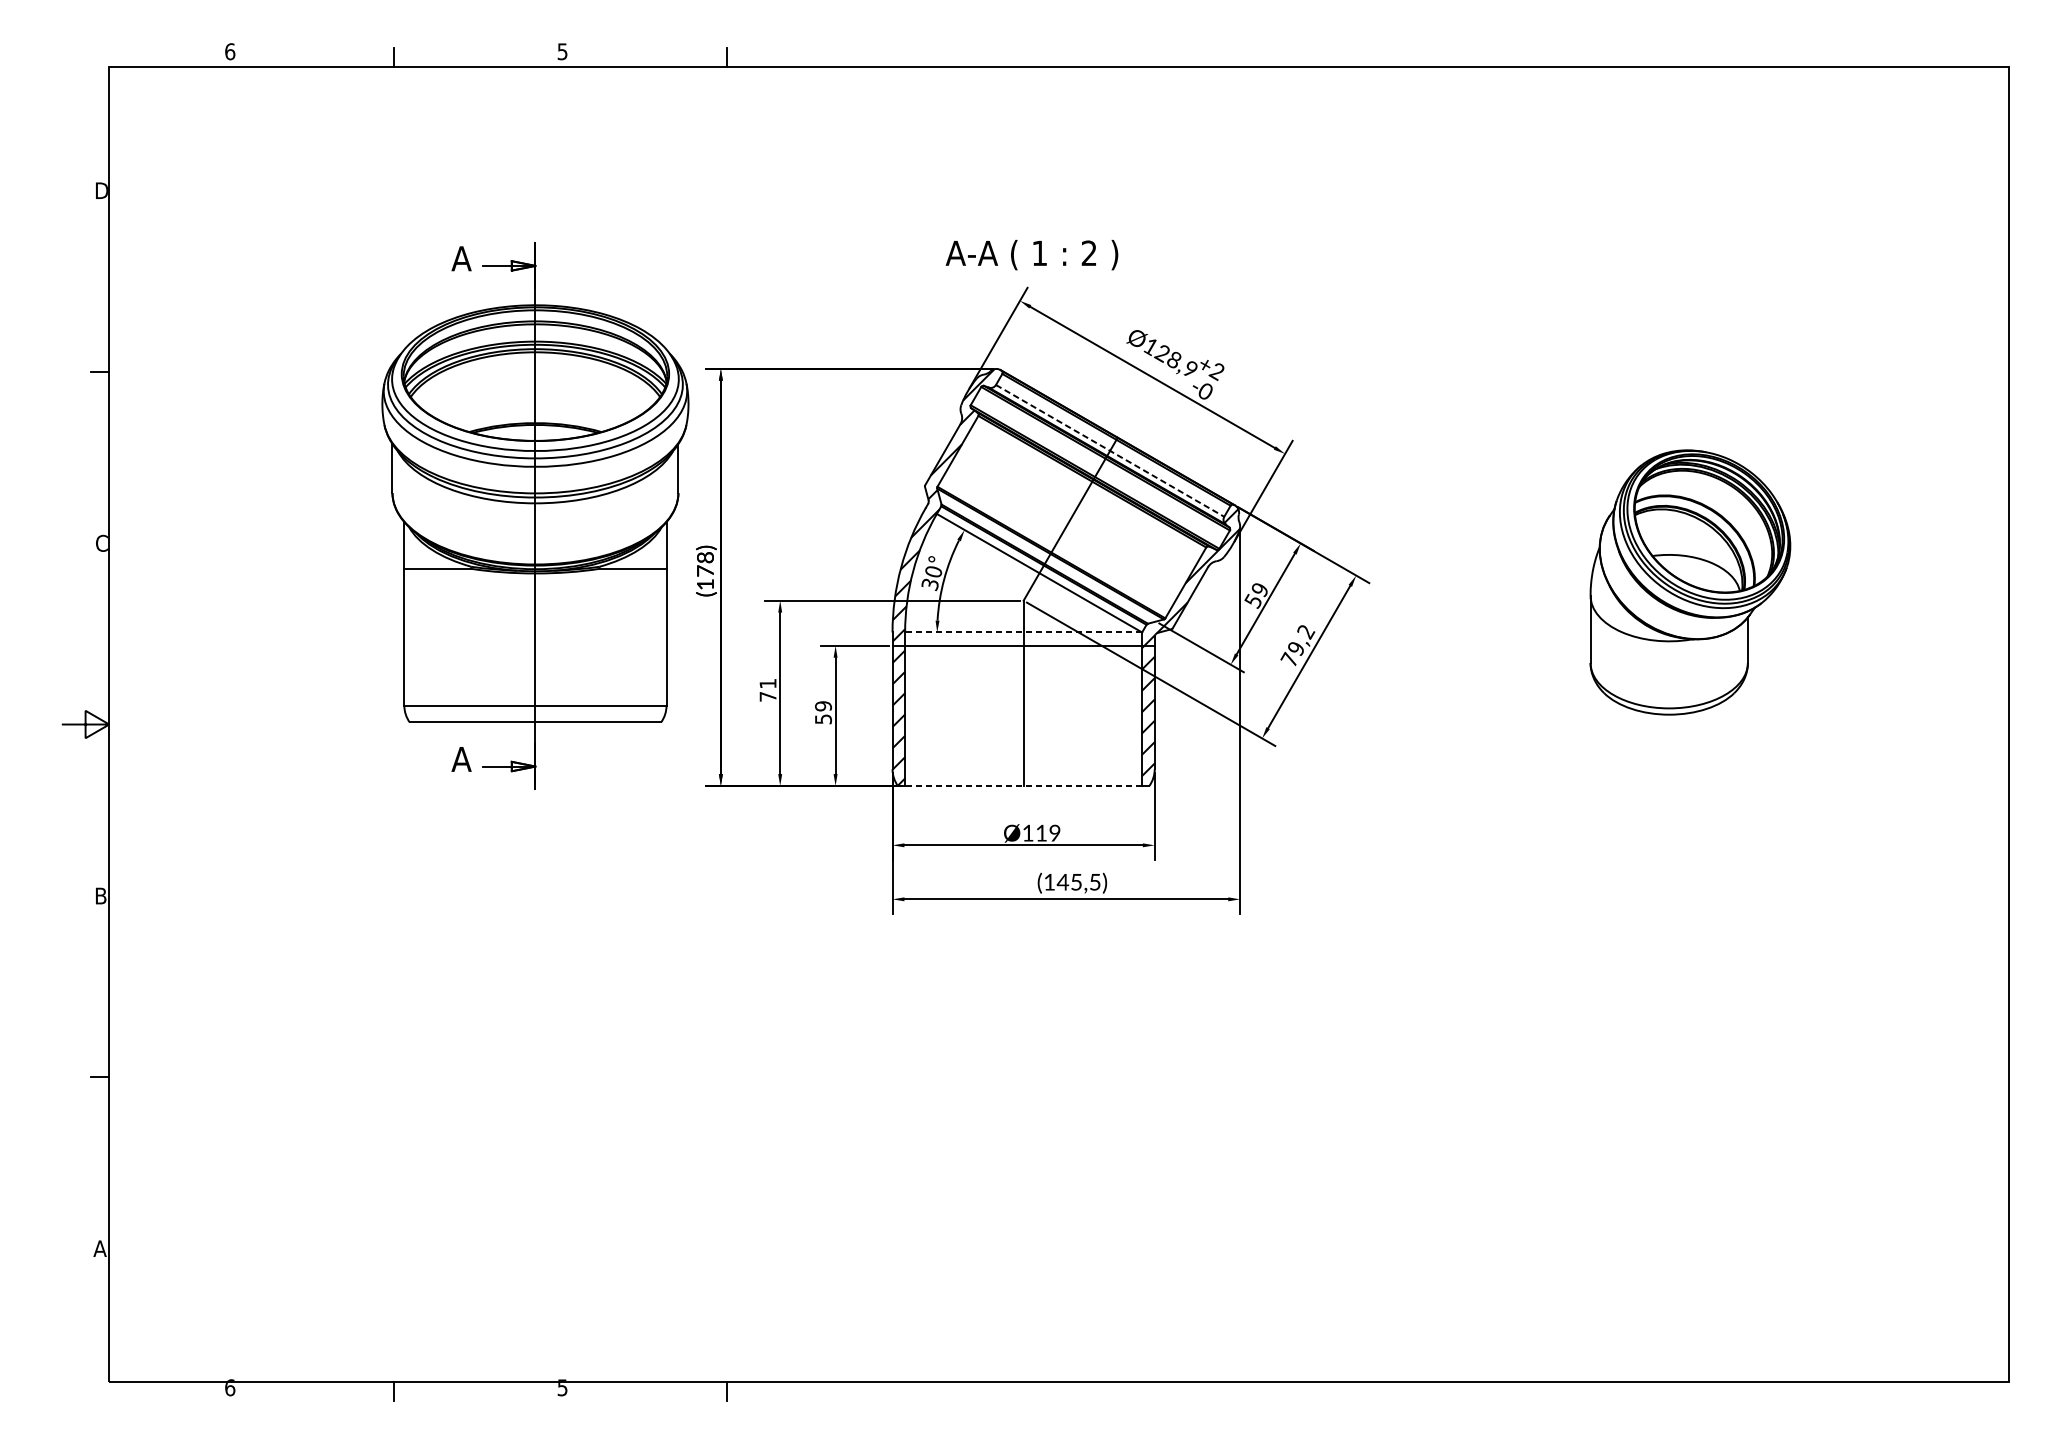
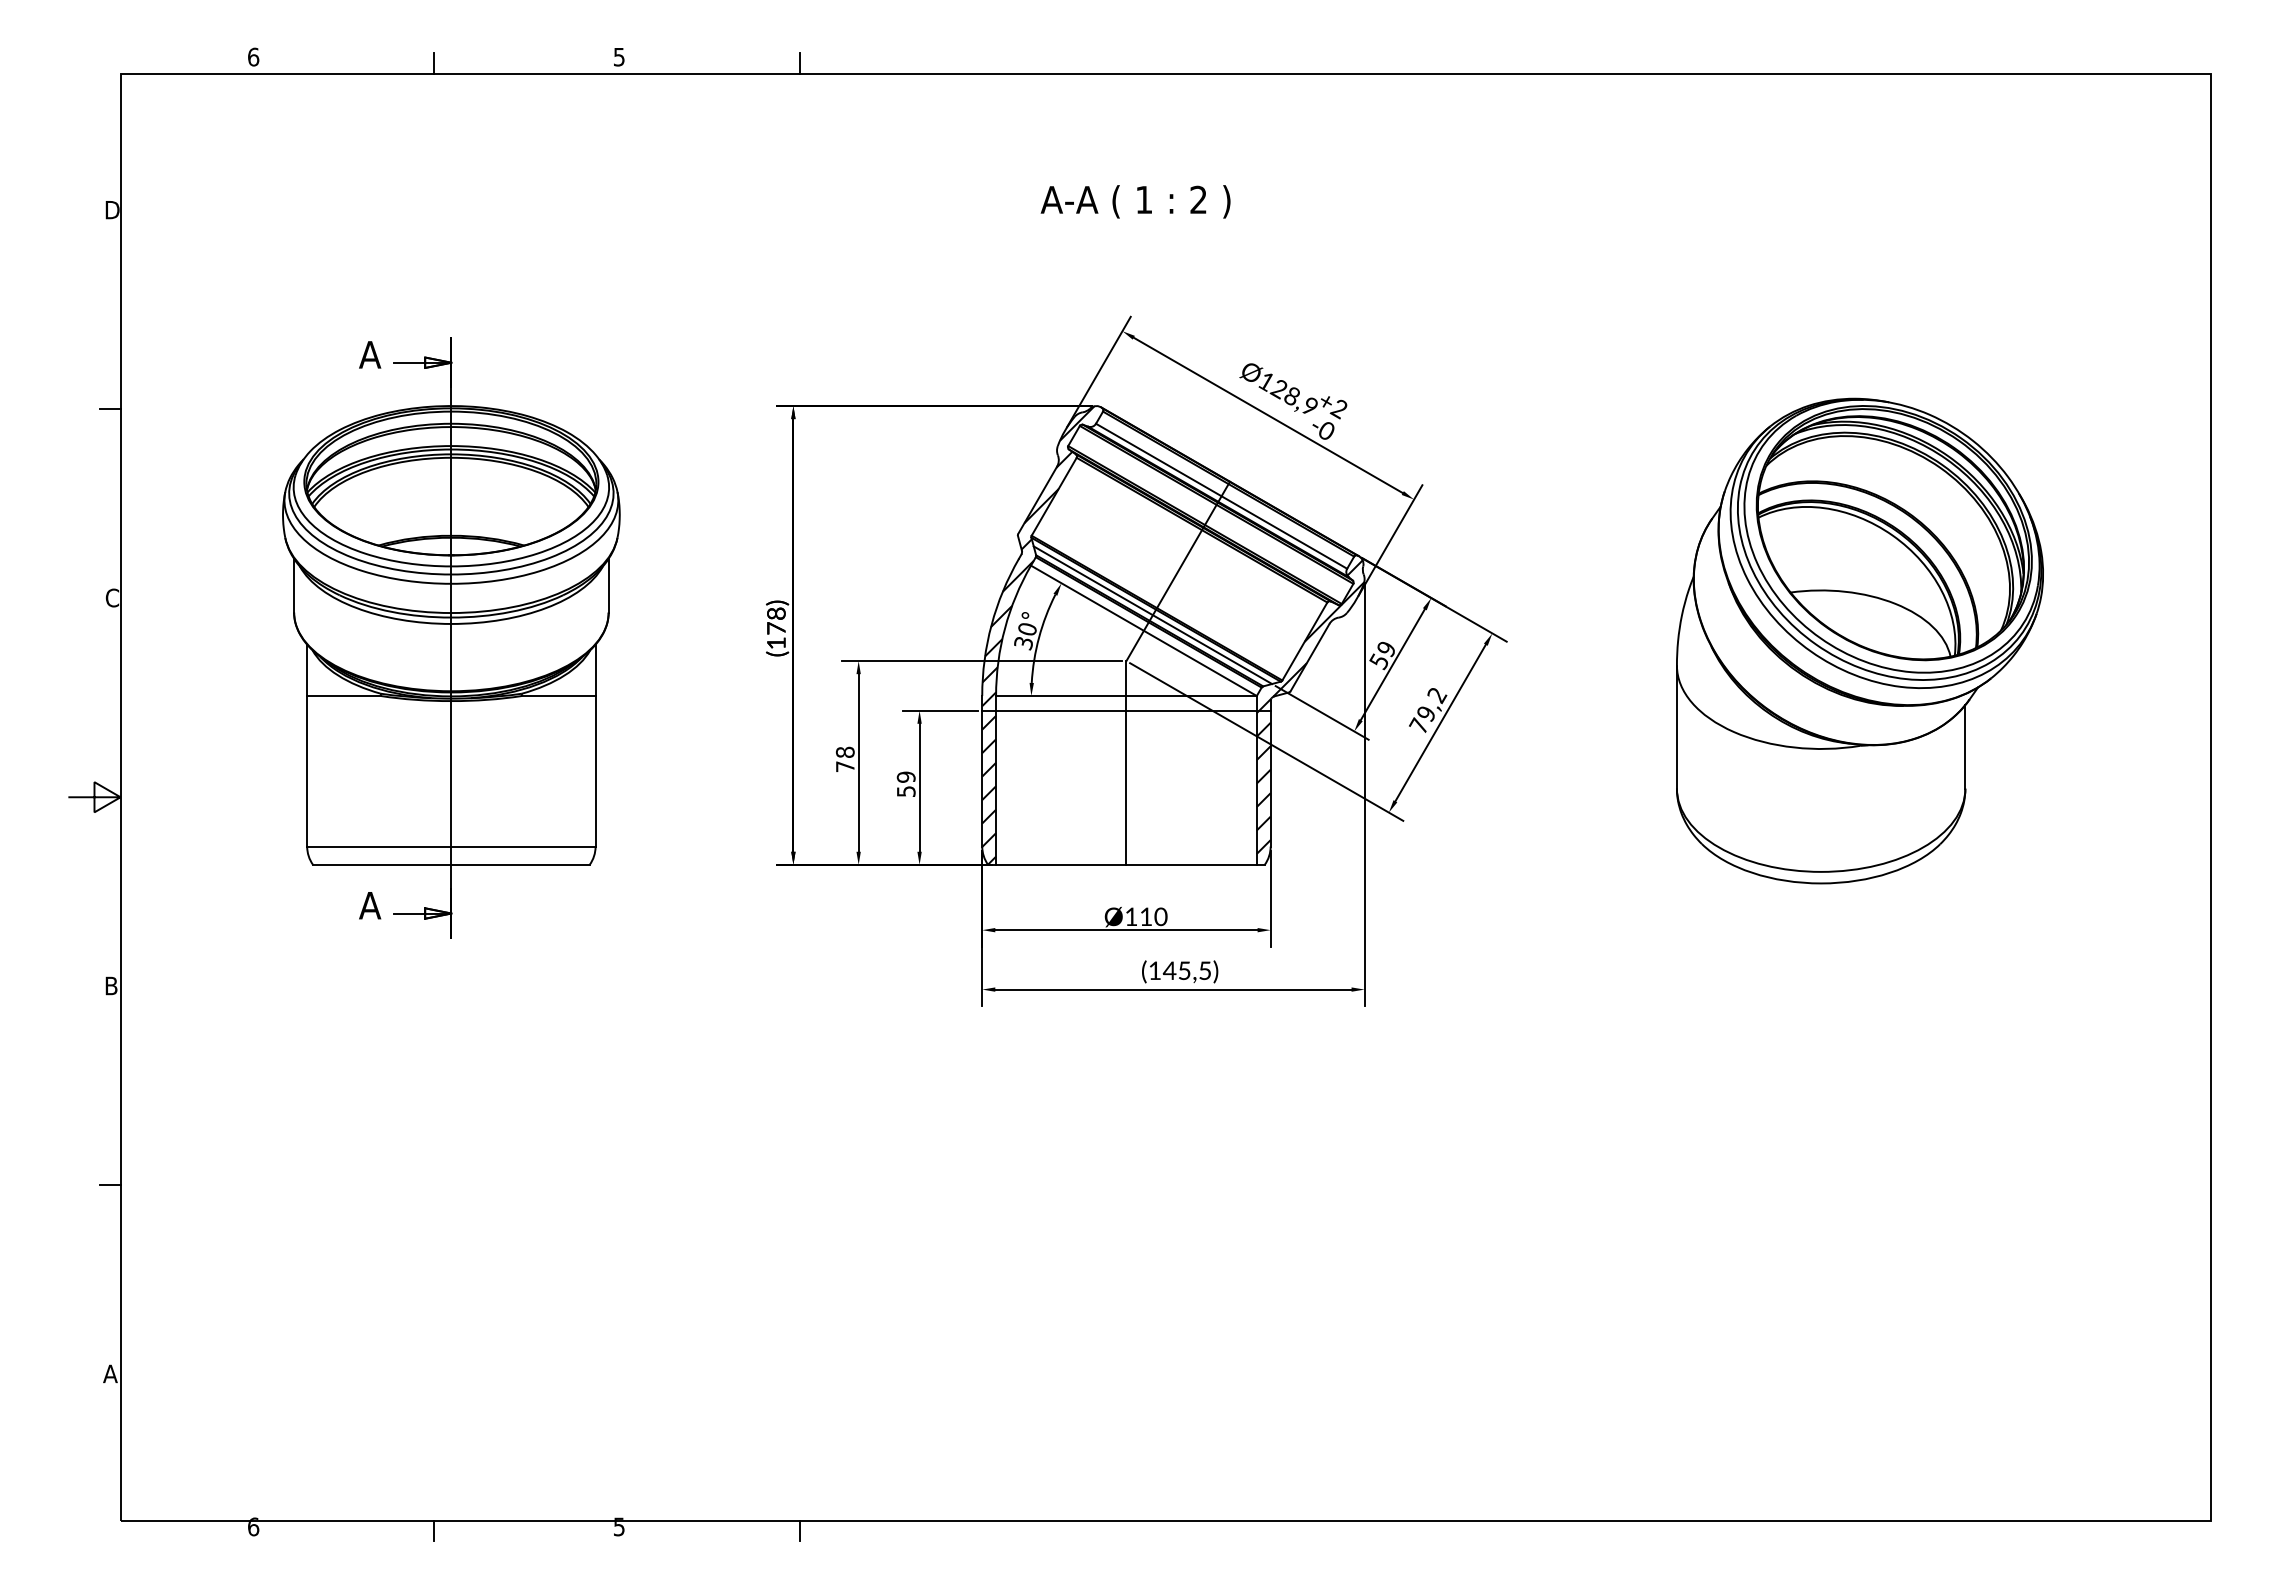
text: (1031, 254) -> (1135, 201), moved
line: (1110, 451) -> (1221, 496), dashed -> solid
part: (535, 515) -> (451, 637), moved
line: (1047, 559) -> (1152, 615), added
part: (1689, 582) -> (1859, 640), size x1.67
line: (1022, 632) -> (1125, 696), dashed -> solid
text: (767, 682) -> (844, 751), 71 -> 78
line: (1022, 785) -> (1125, 864), dashed -> solid
text: (1054, 833) -> (1160, 917), Ø119 -> Ø110

